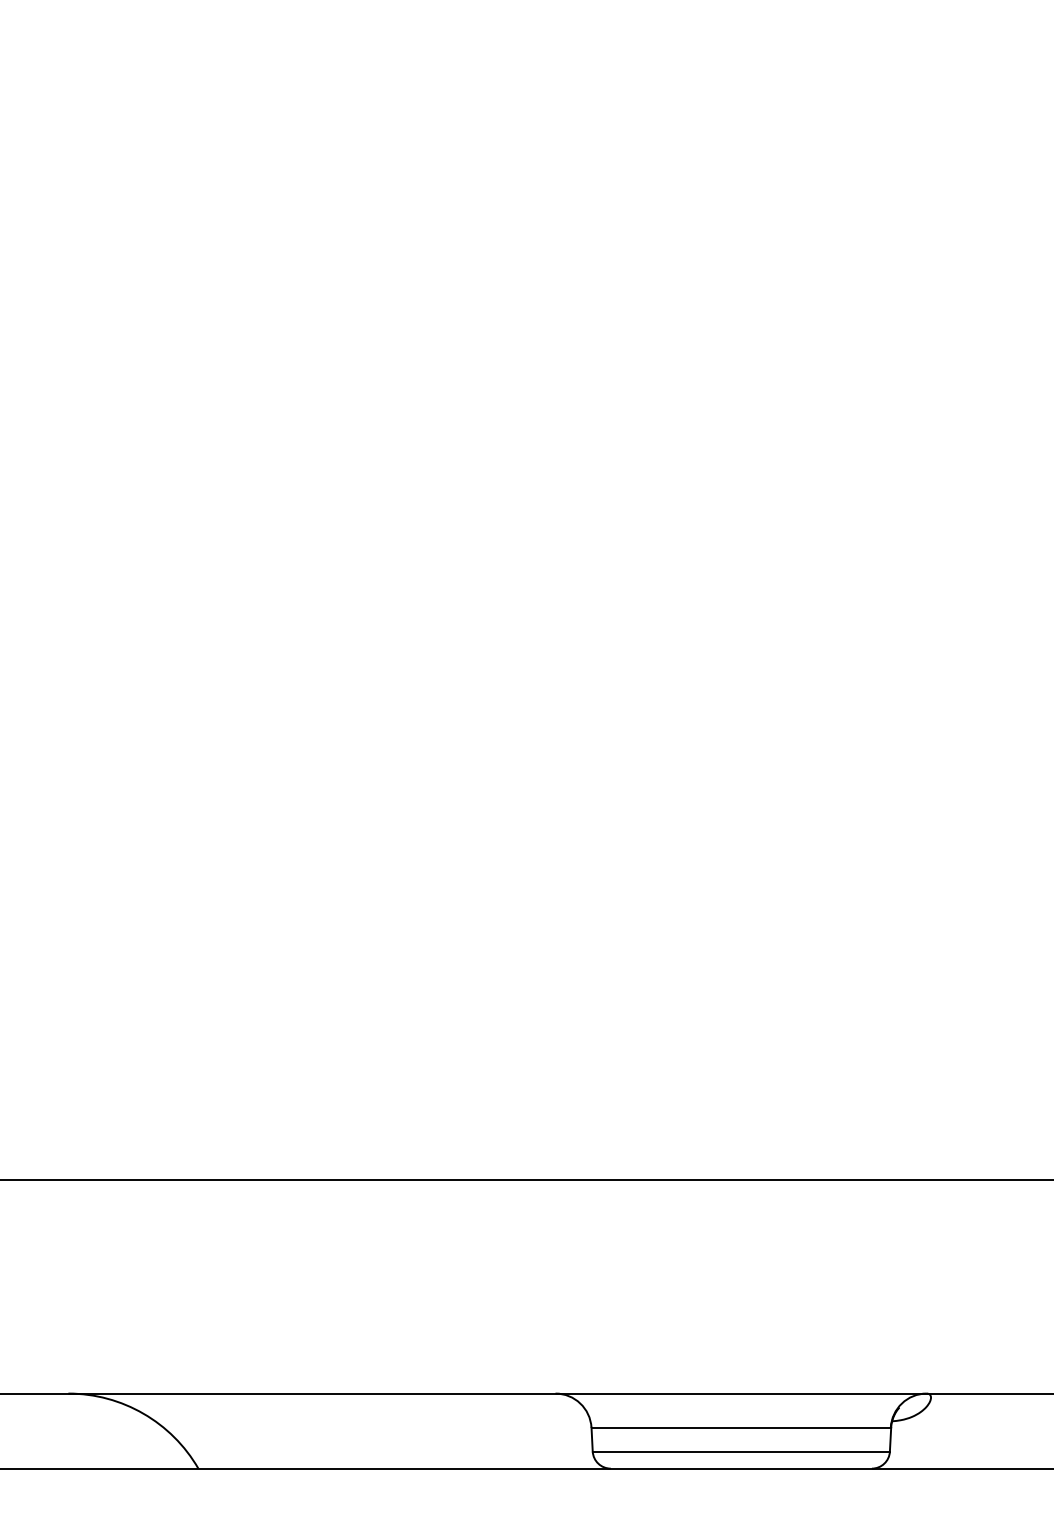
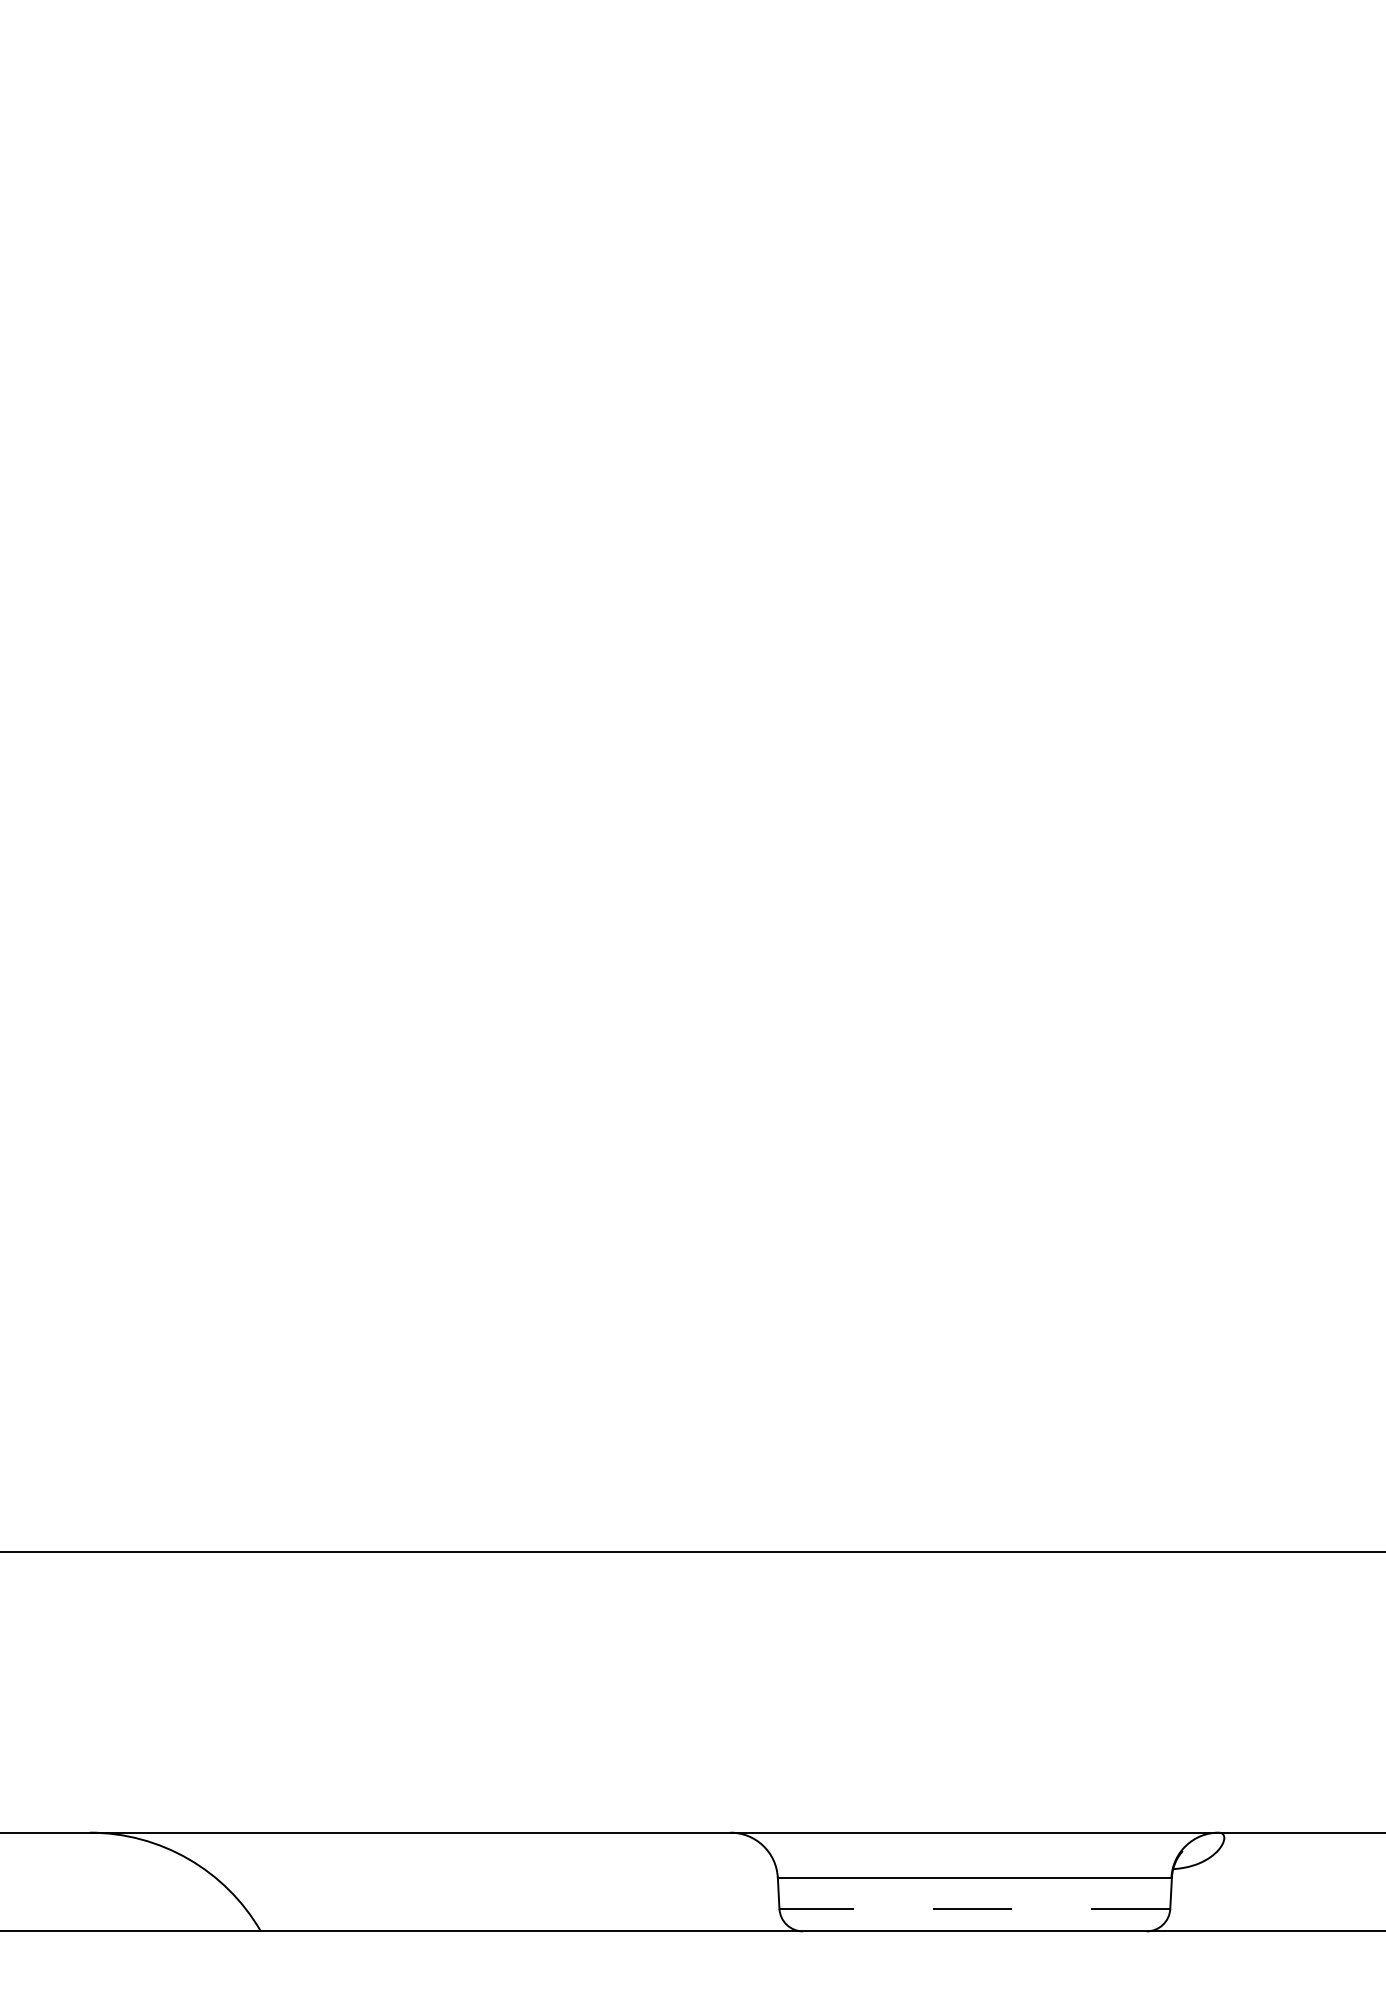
line: (741, 1451) -> (974, 1908), solid -> dashed

